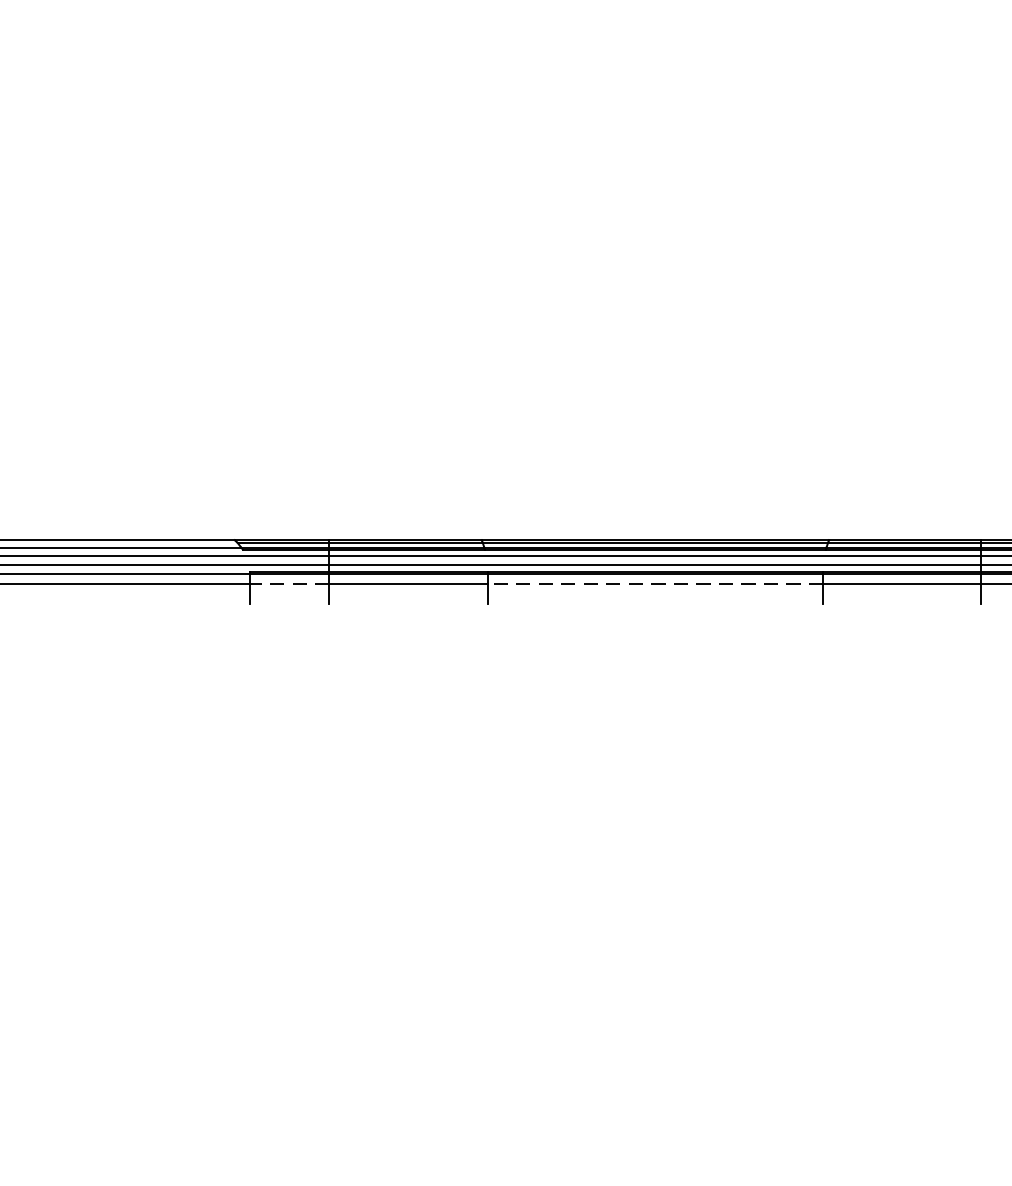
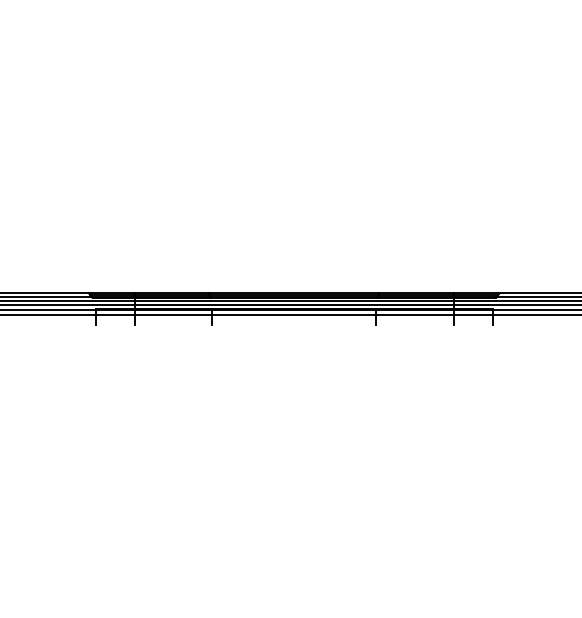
line: (287, 583) -> (114, 314), dashed -> solid
line: (655, 583) -> (294, 314), dashed -> solid

